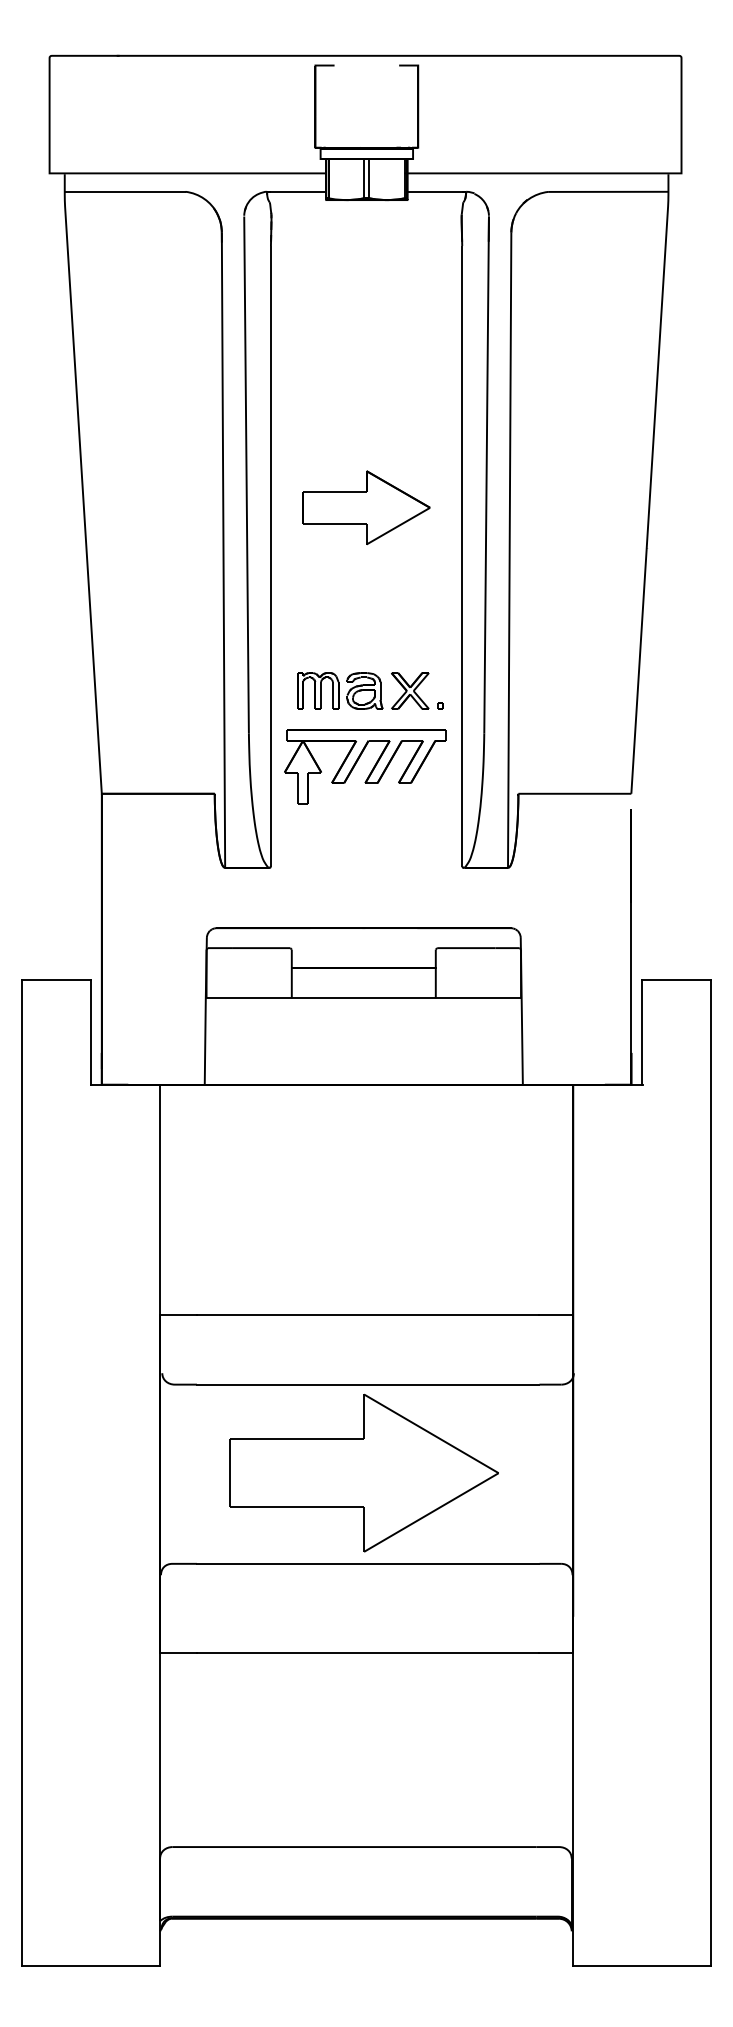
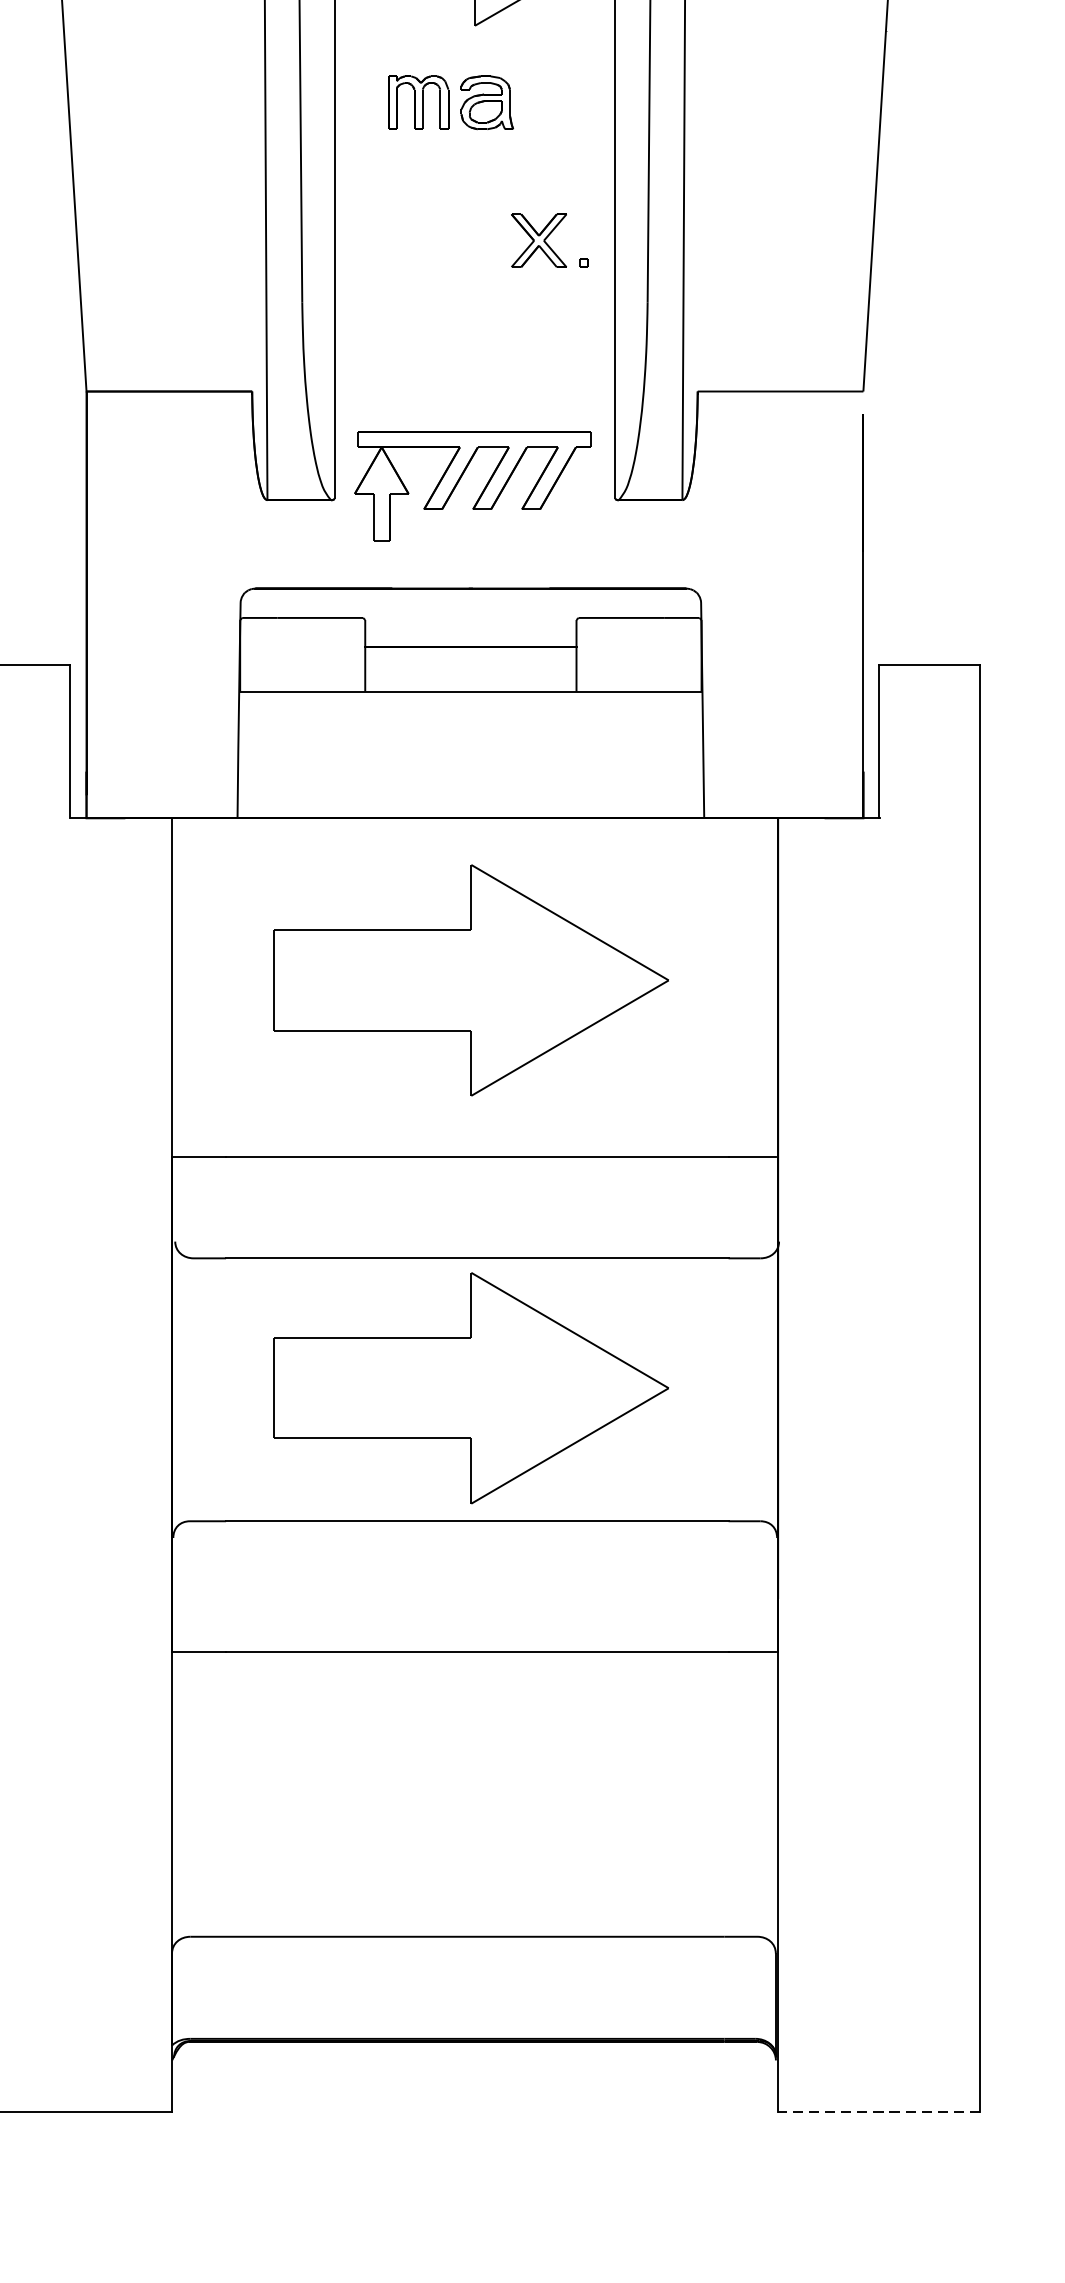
part: (340, 690) -> (451, 102), moved
part: (370, 771) -> (480, 492), moved
part: (363, 1194) -> (470, 979), added
line: (642, 1966) -> (879, 2112), solid -> dashed

